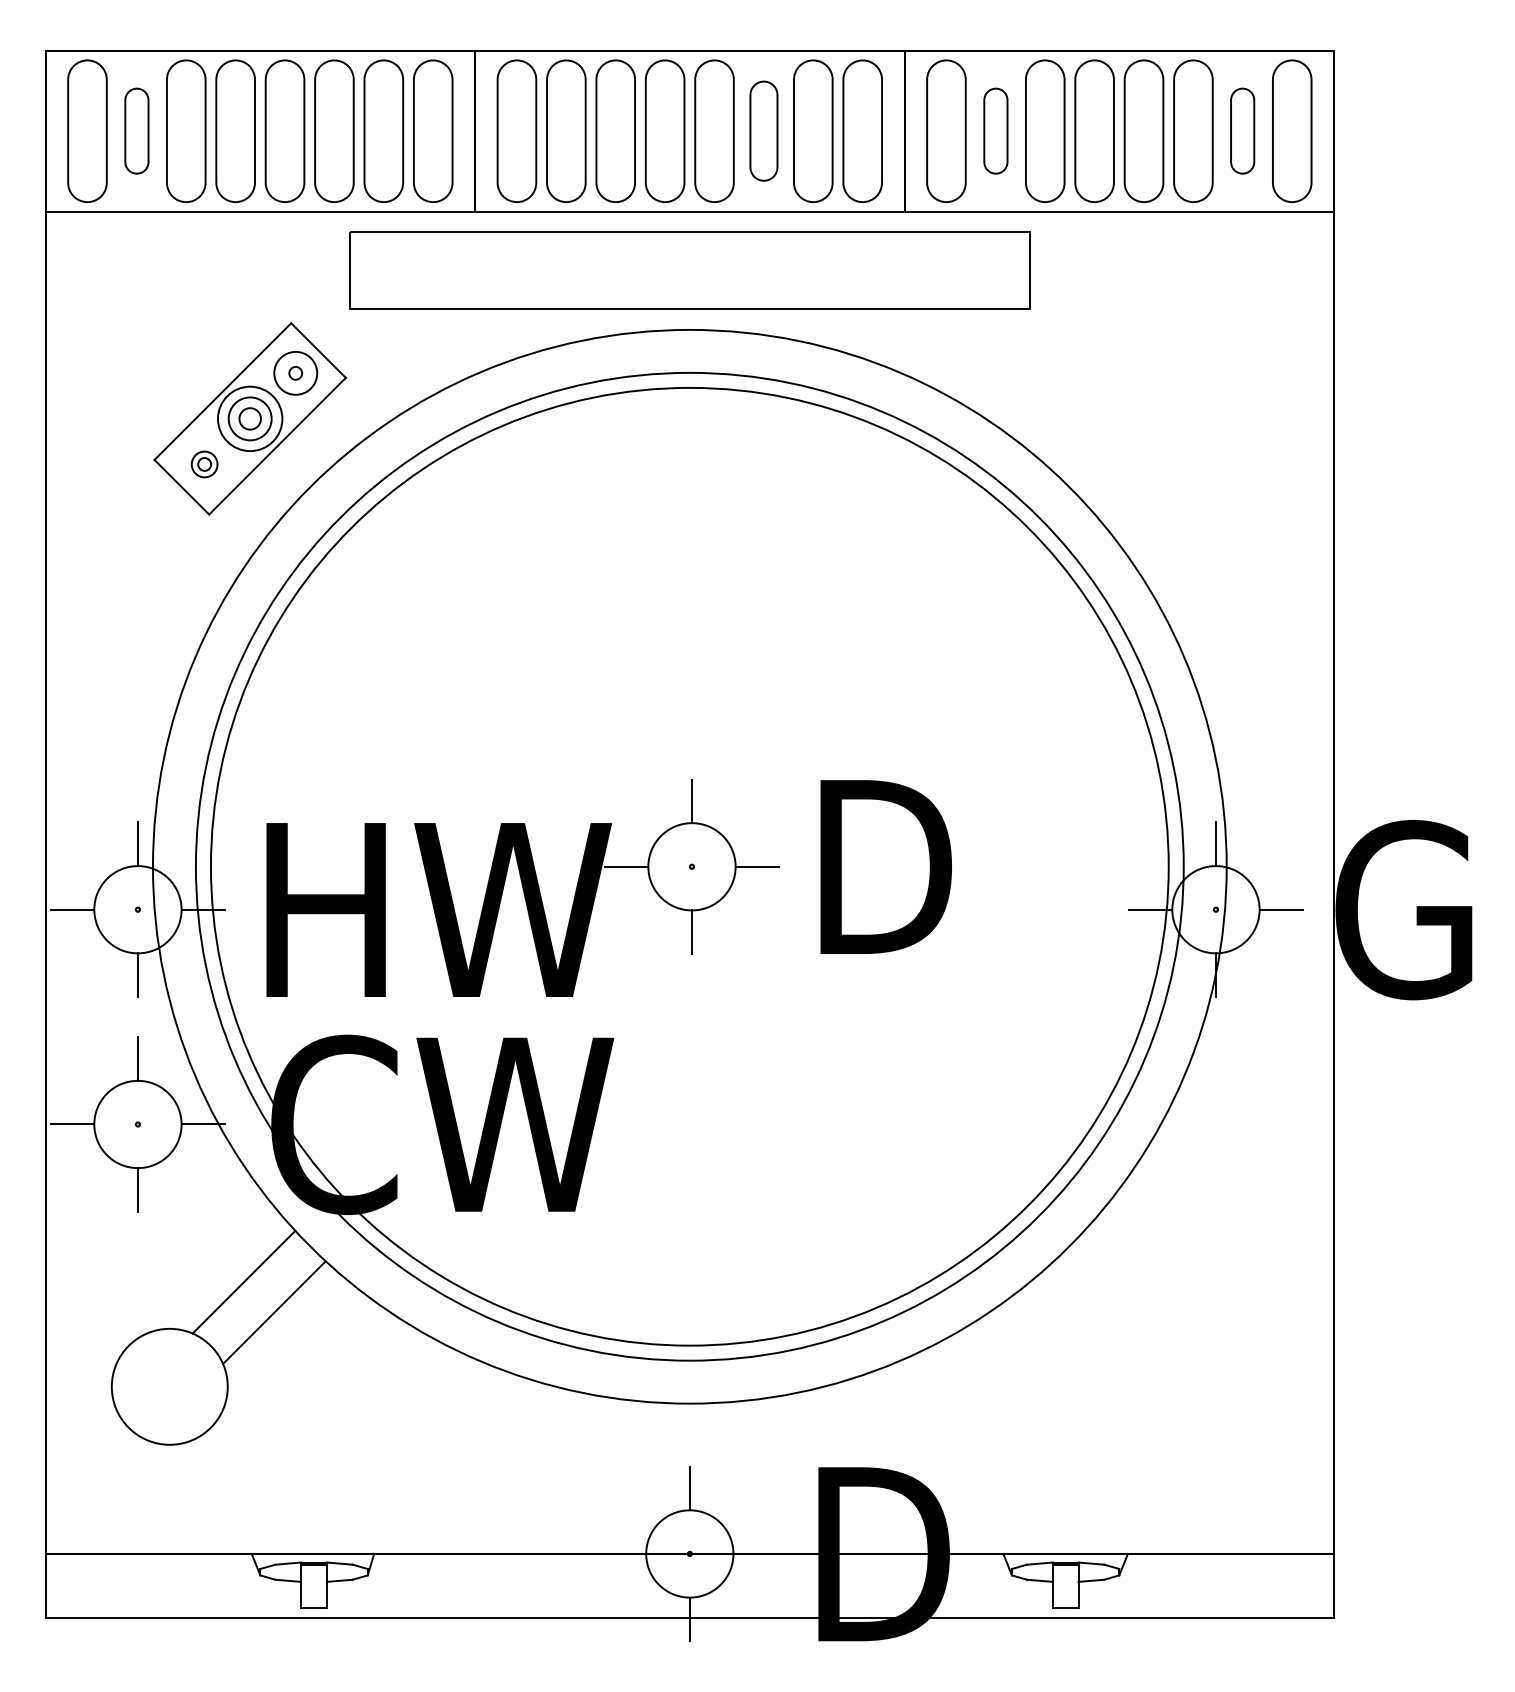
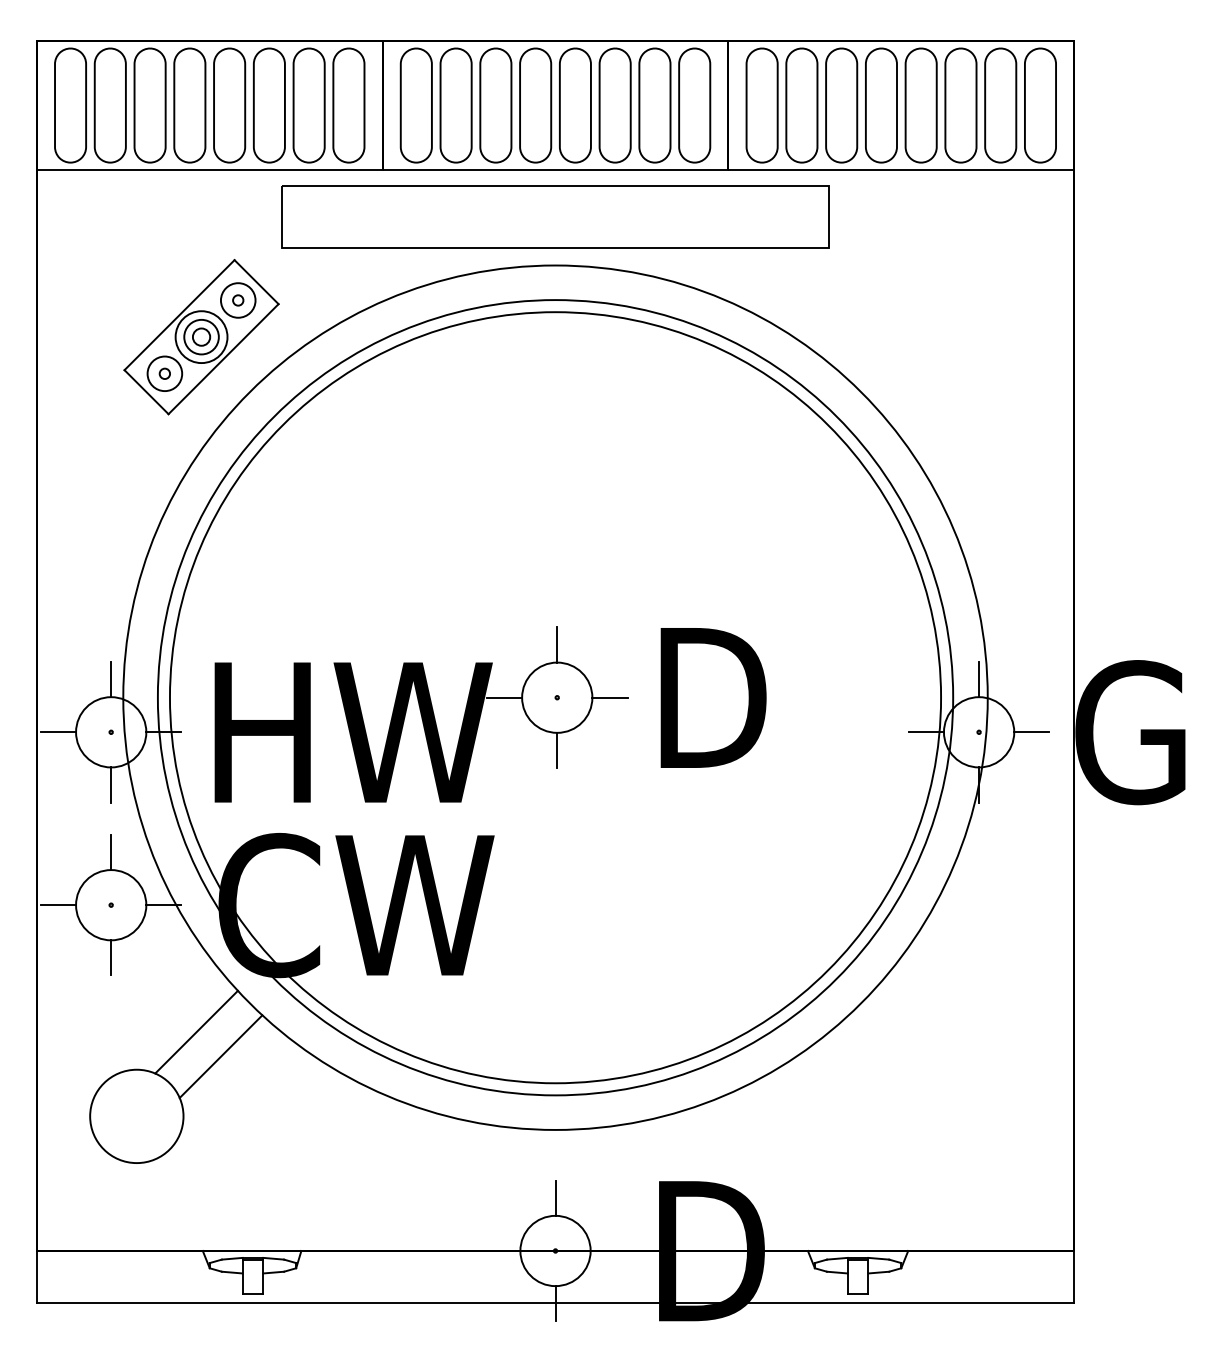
part: (136, 130) -> (110, 104), size x1.67
part: (763, 130) -> (614, 104), size x1.43
part: (995, 130) -> (801, 104), size x1.67
part: (1242, 130) -> (1000, 104), size x1.67
circle: (204, 464) -> (164, 373), size x1.67

